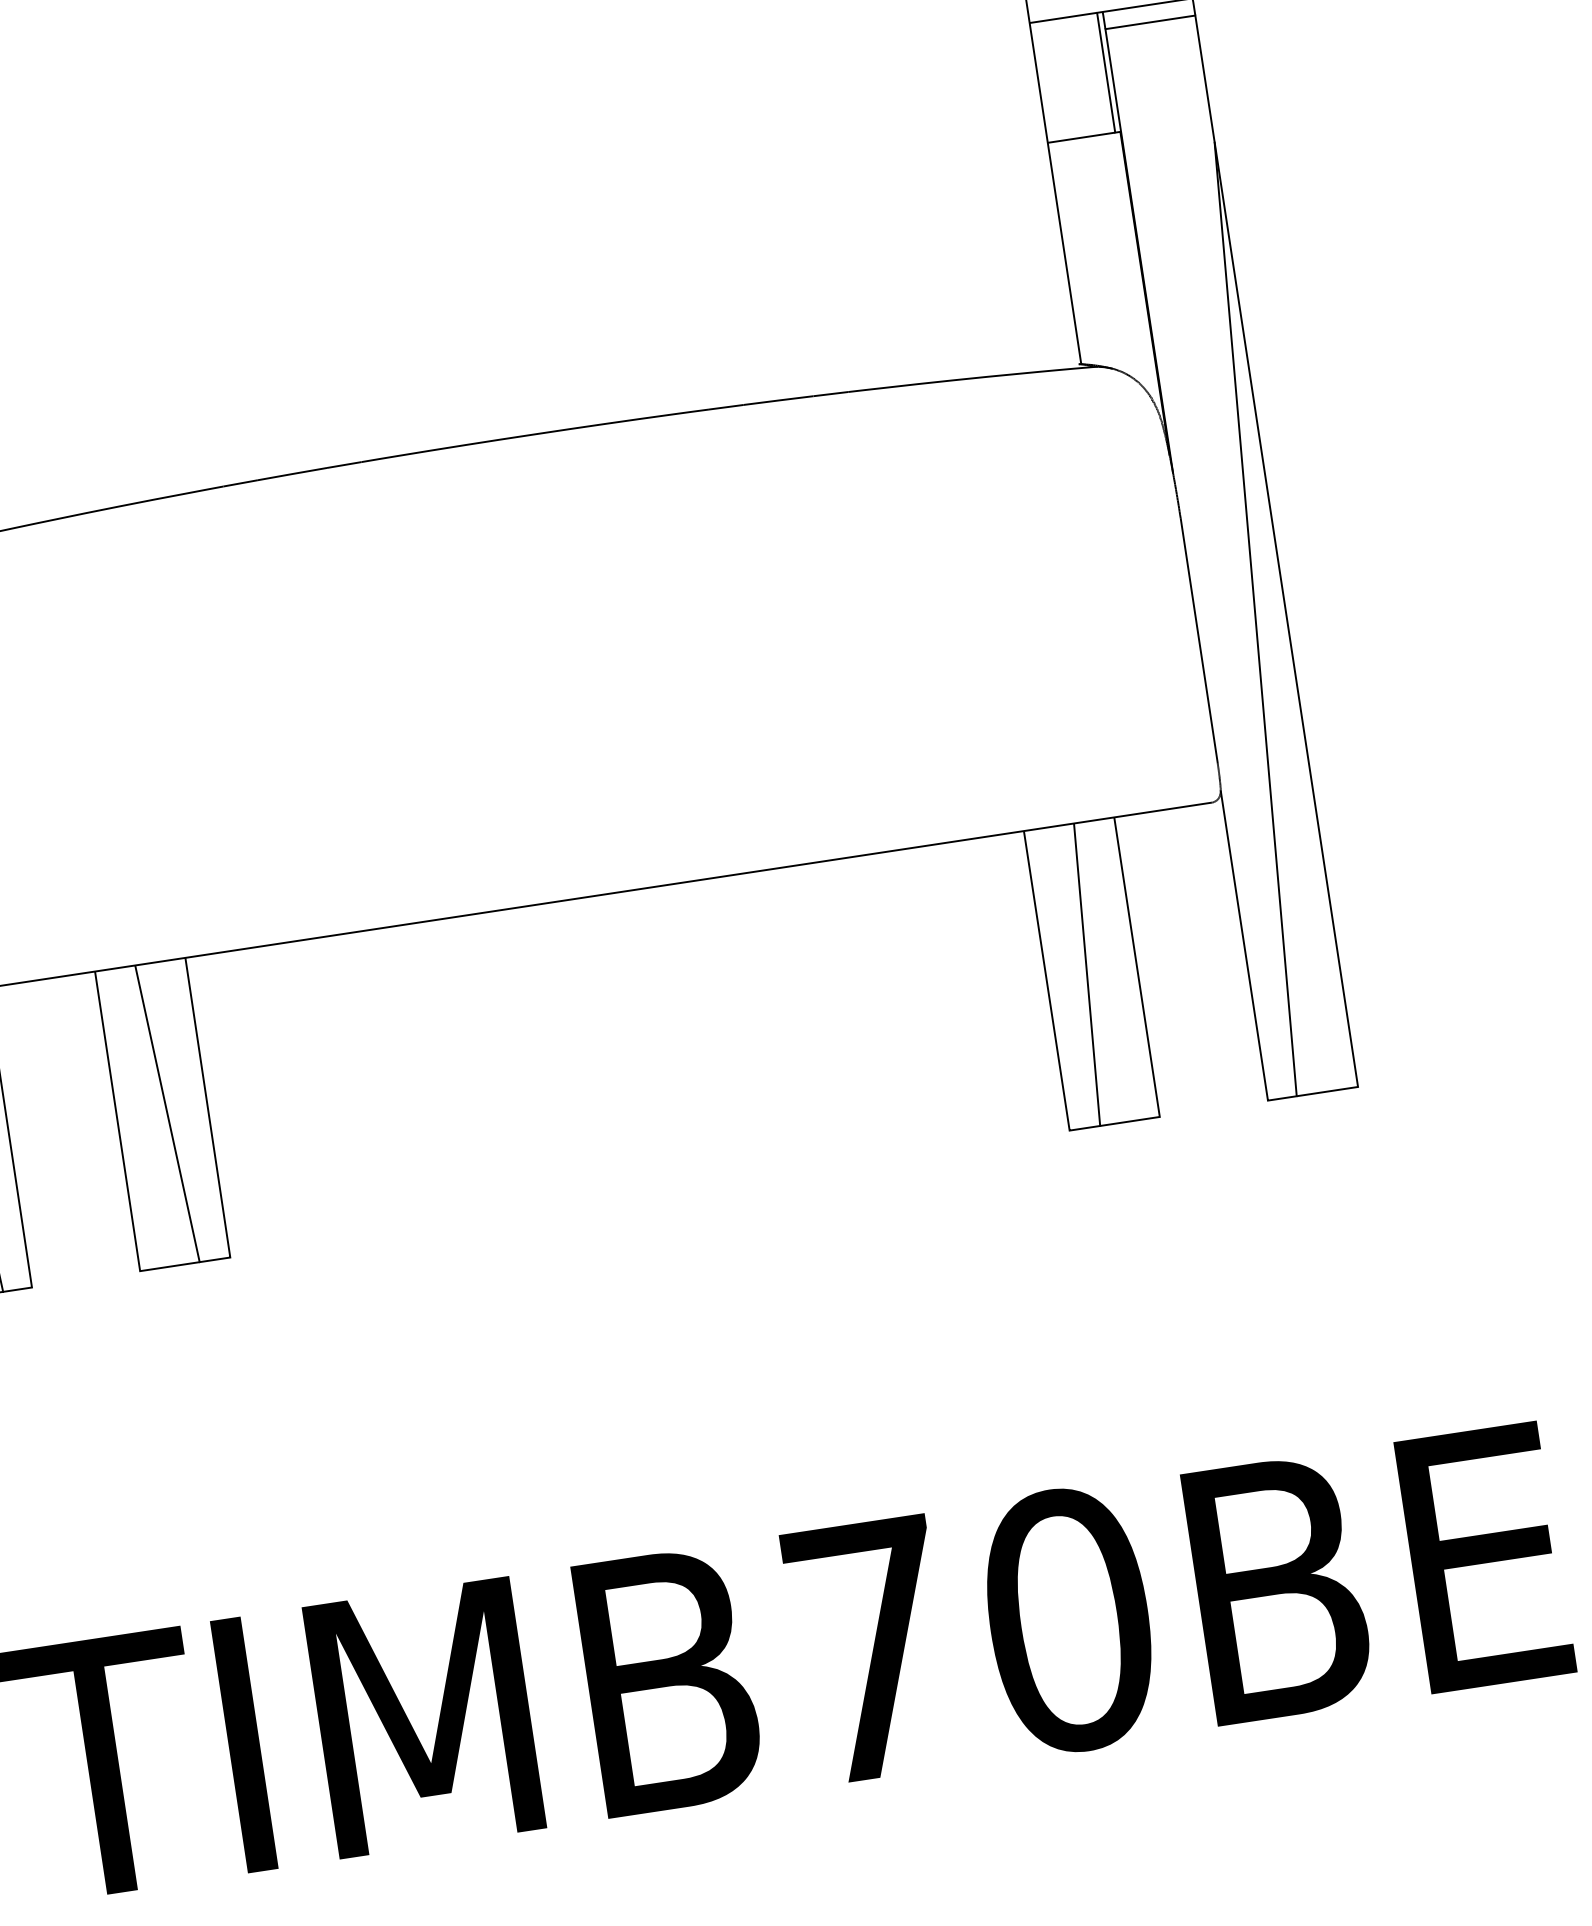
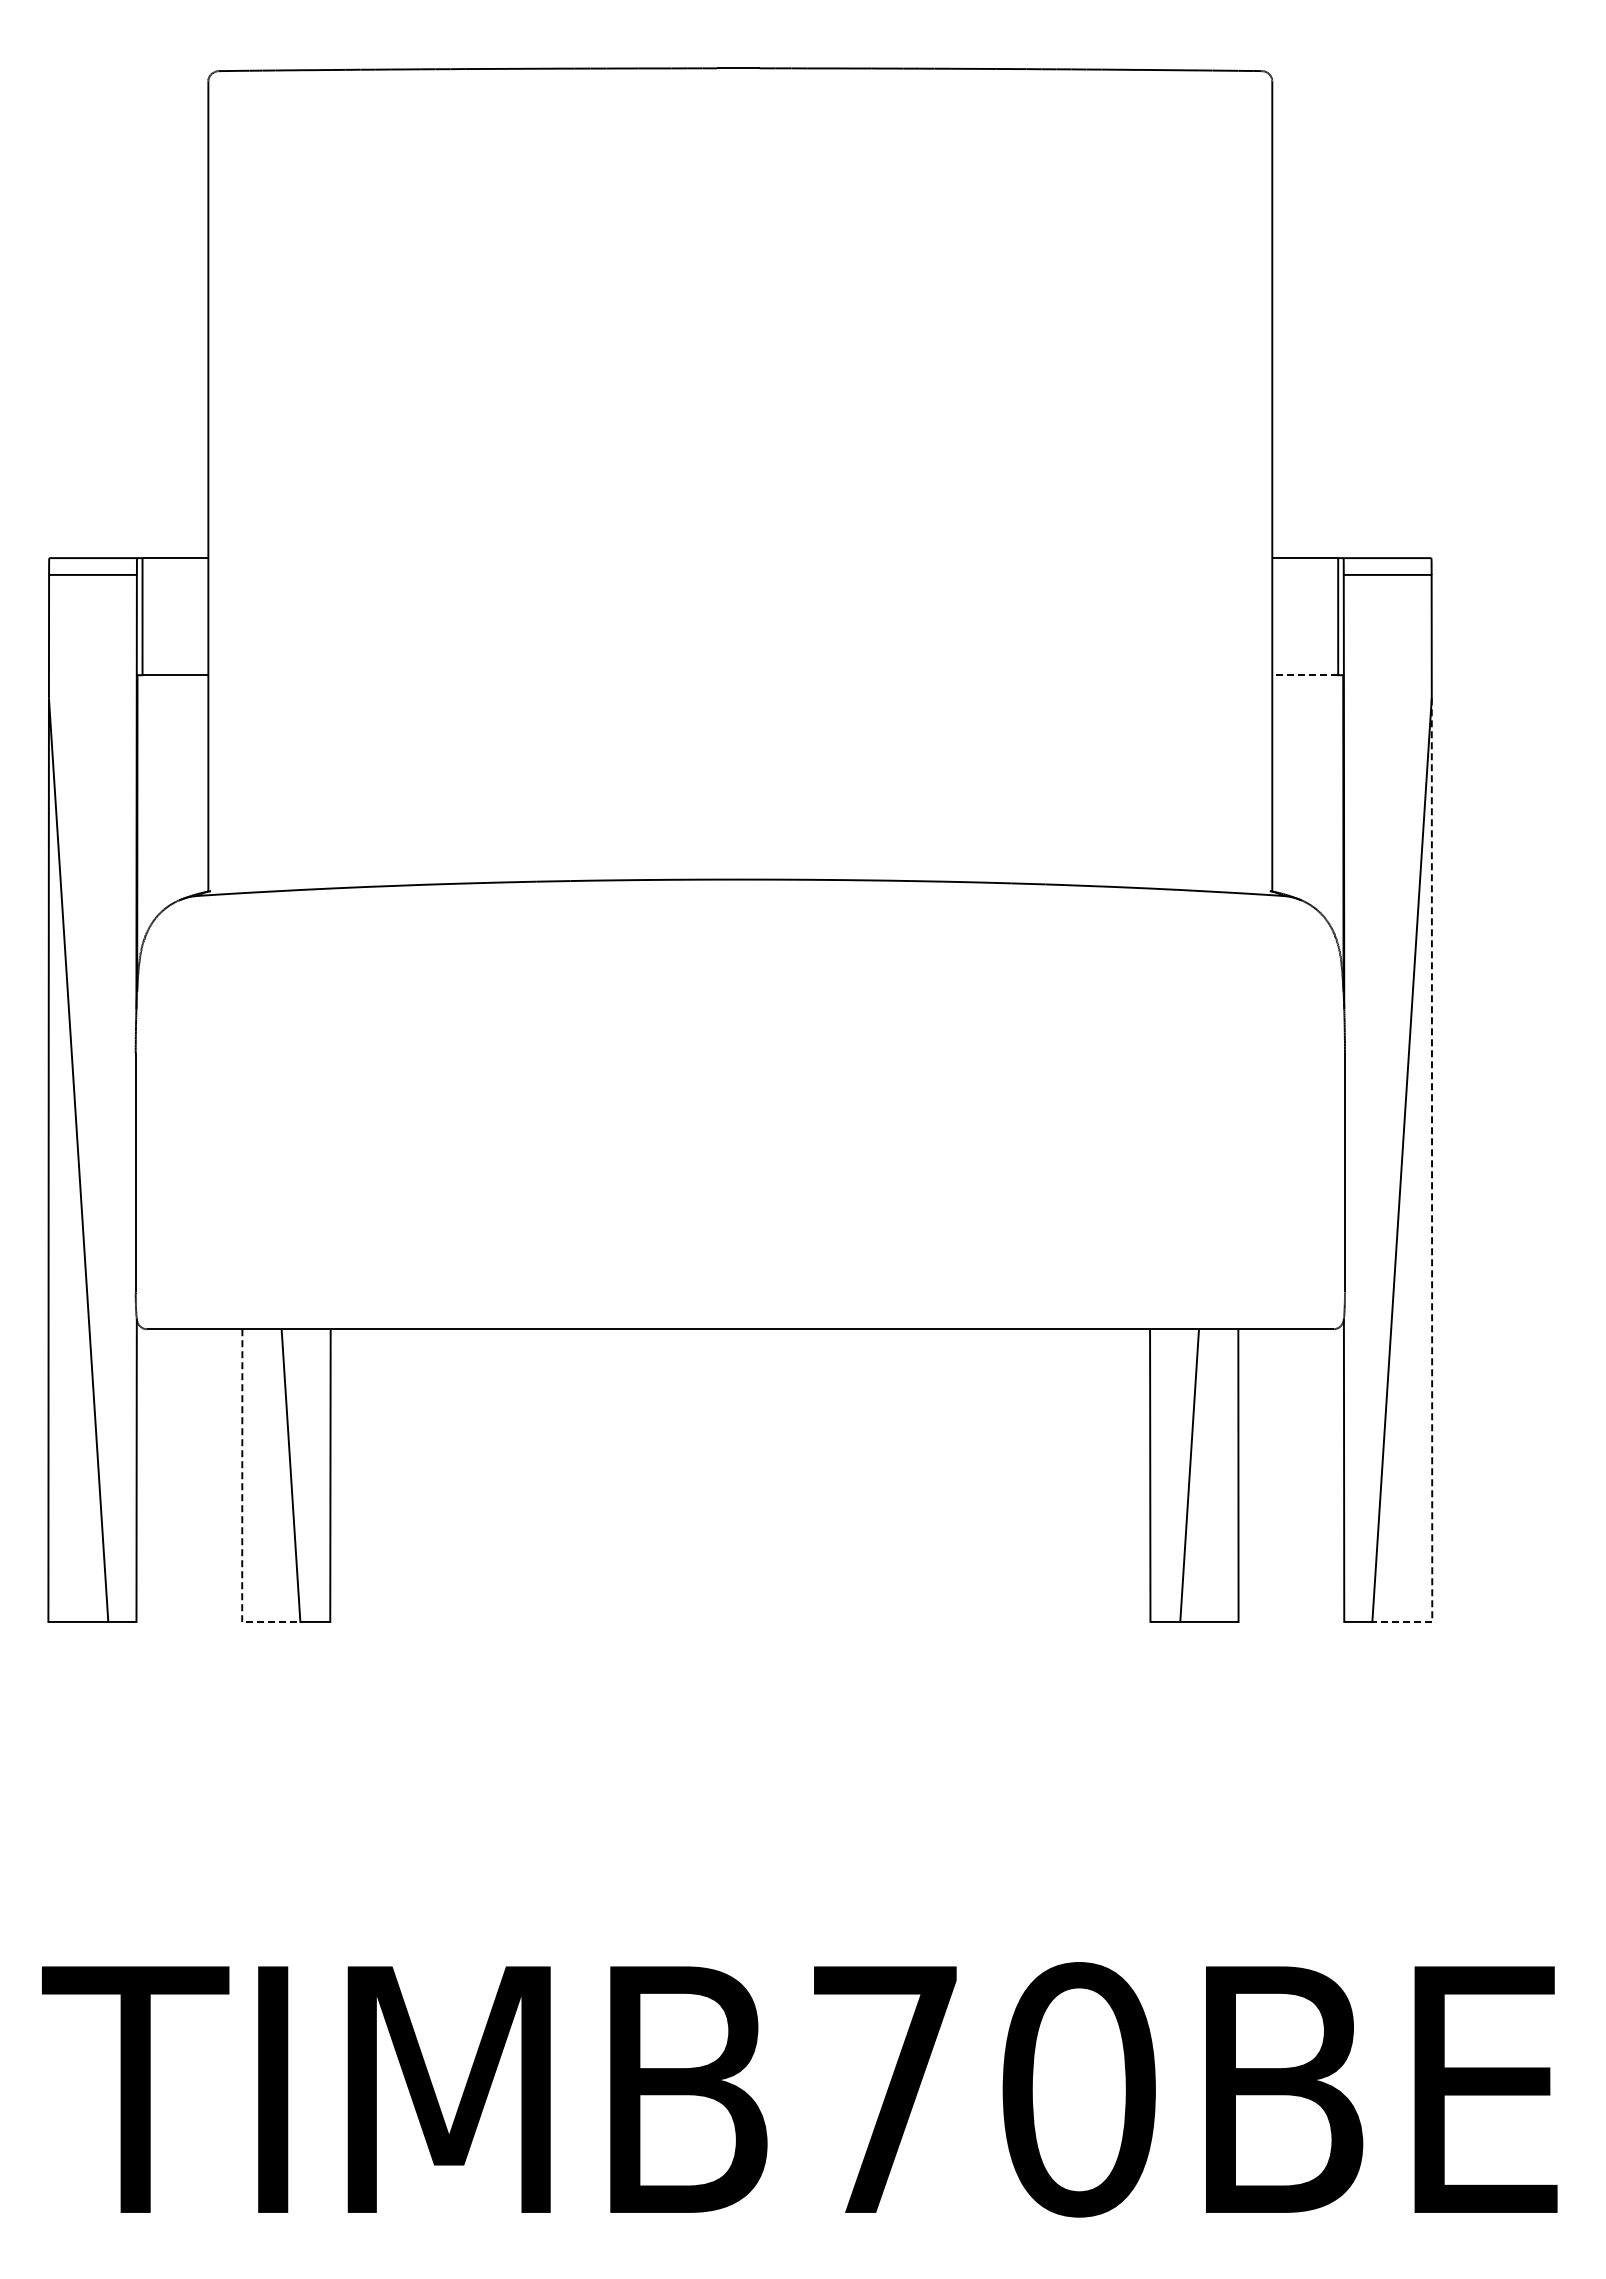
line: (1081, 138) -> (1305, 675), solid -> dashed
line: (1291, 646) -> (1432, 1191), solid -> dashed
line: (122, 1152) -> (242, 1506), solid -> dashed

